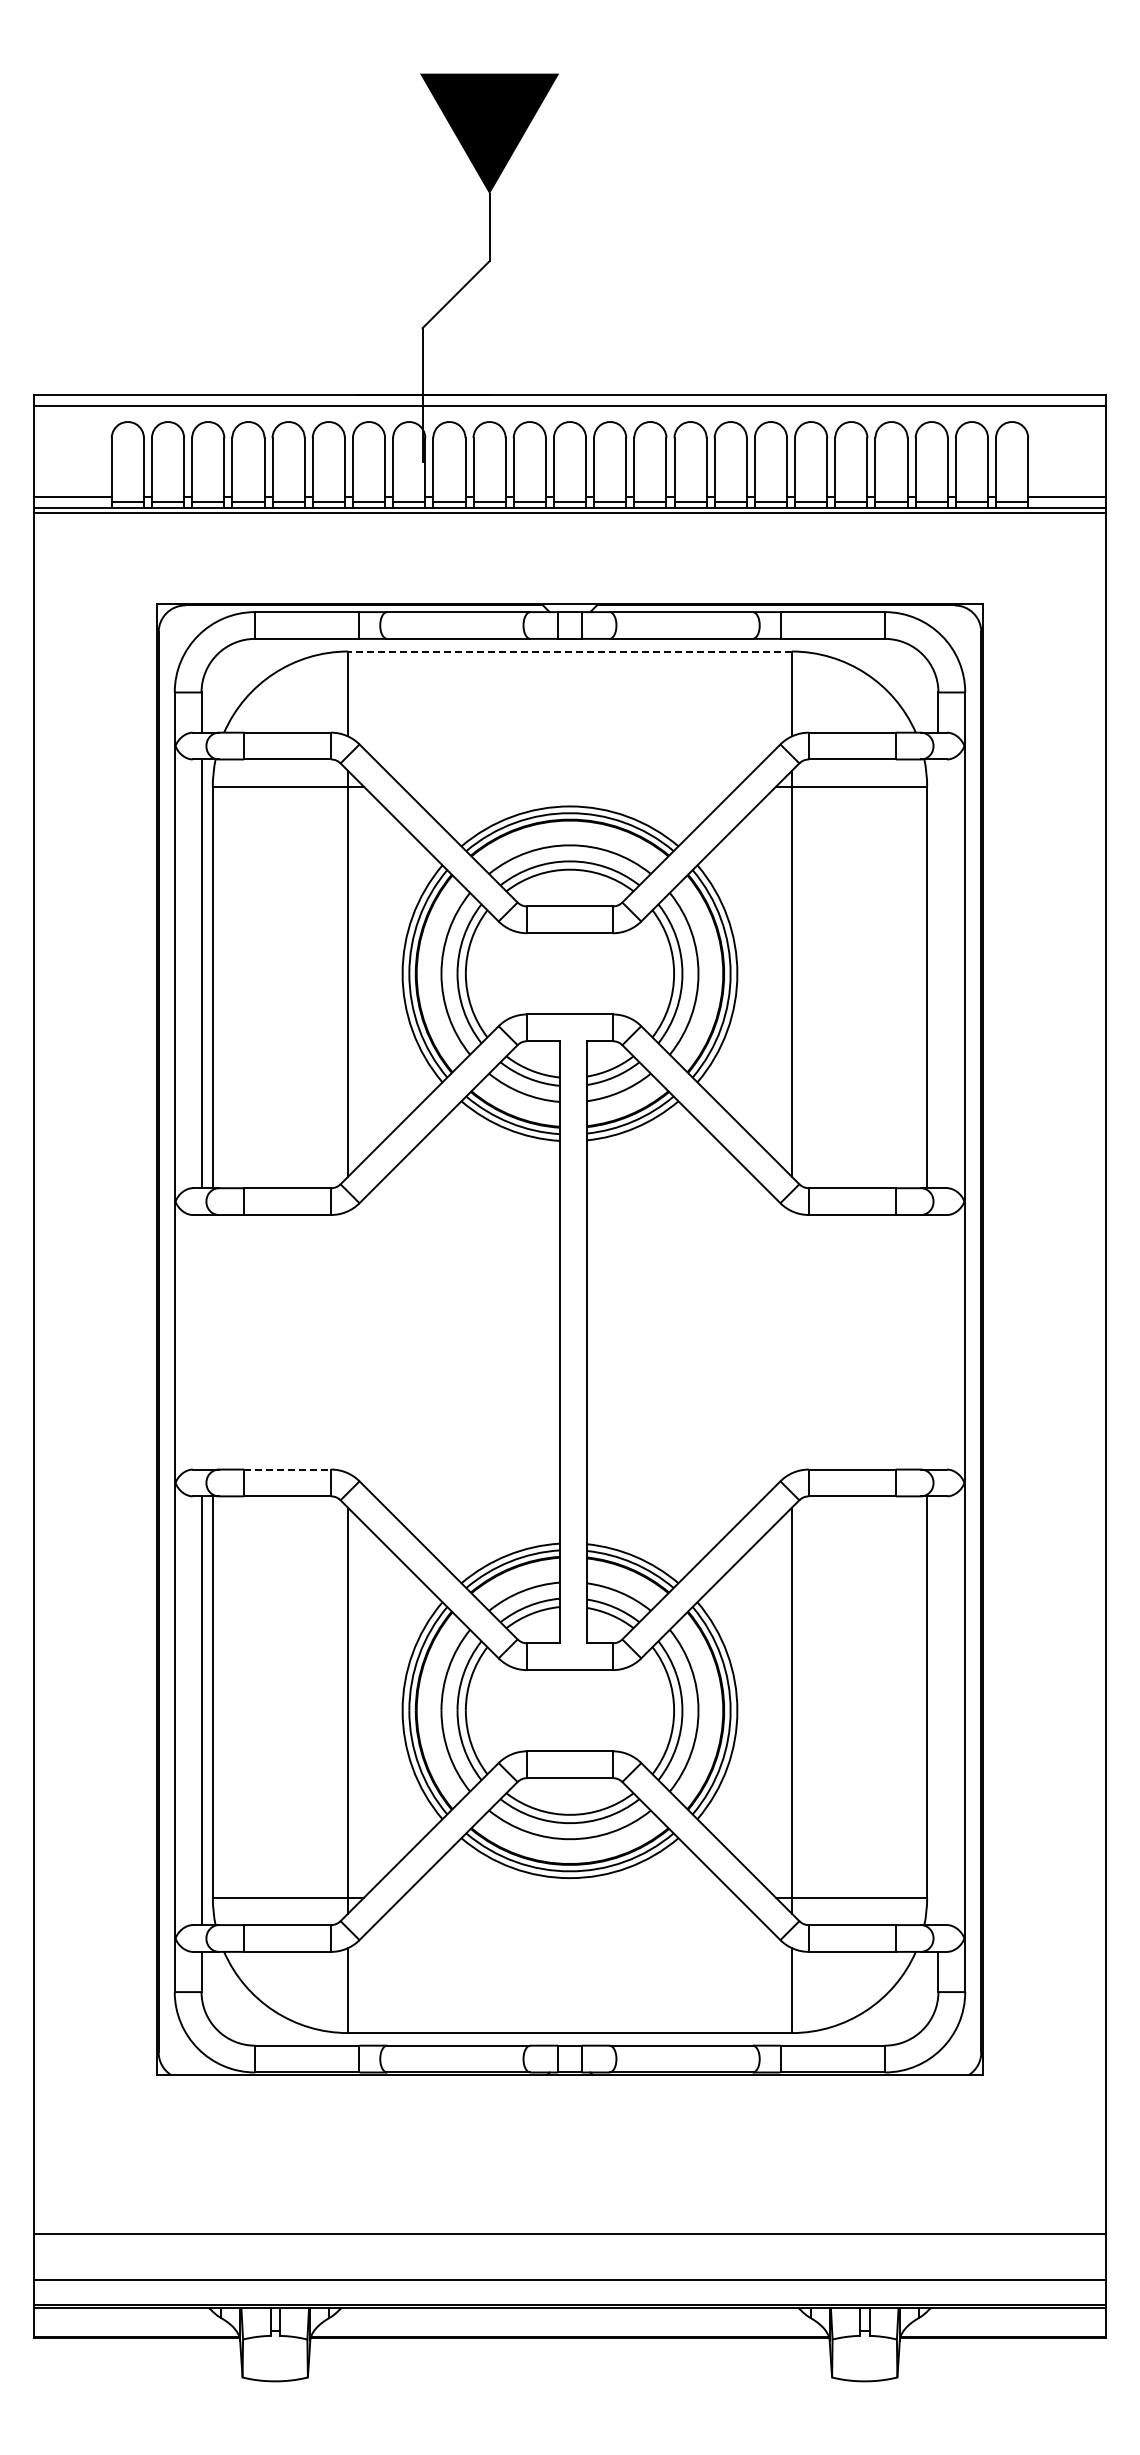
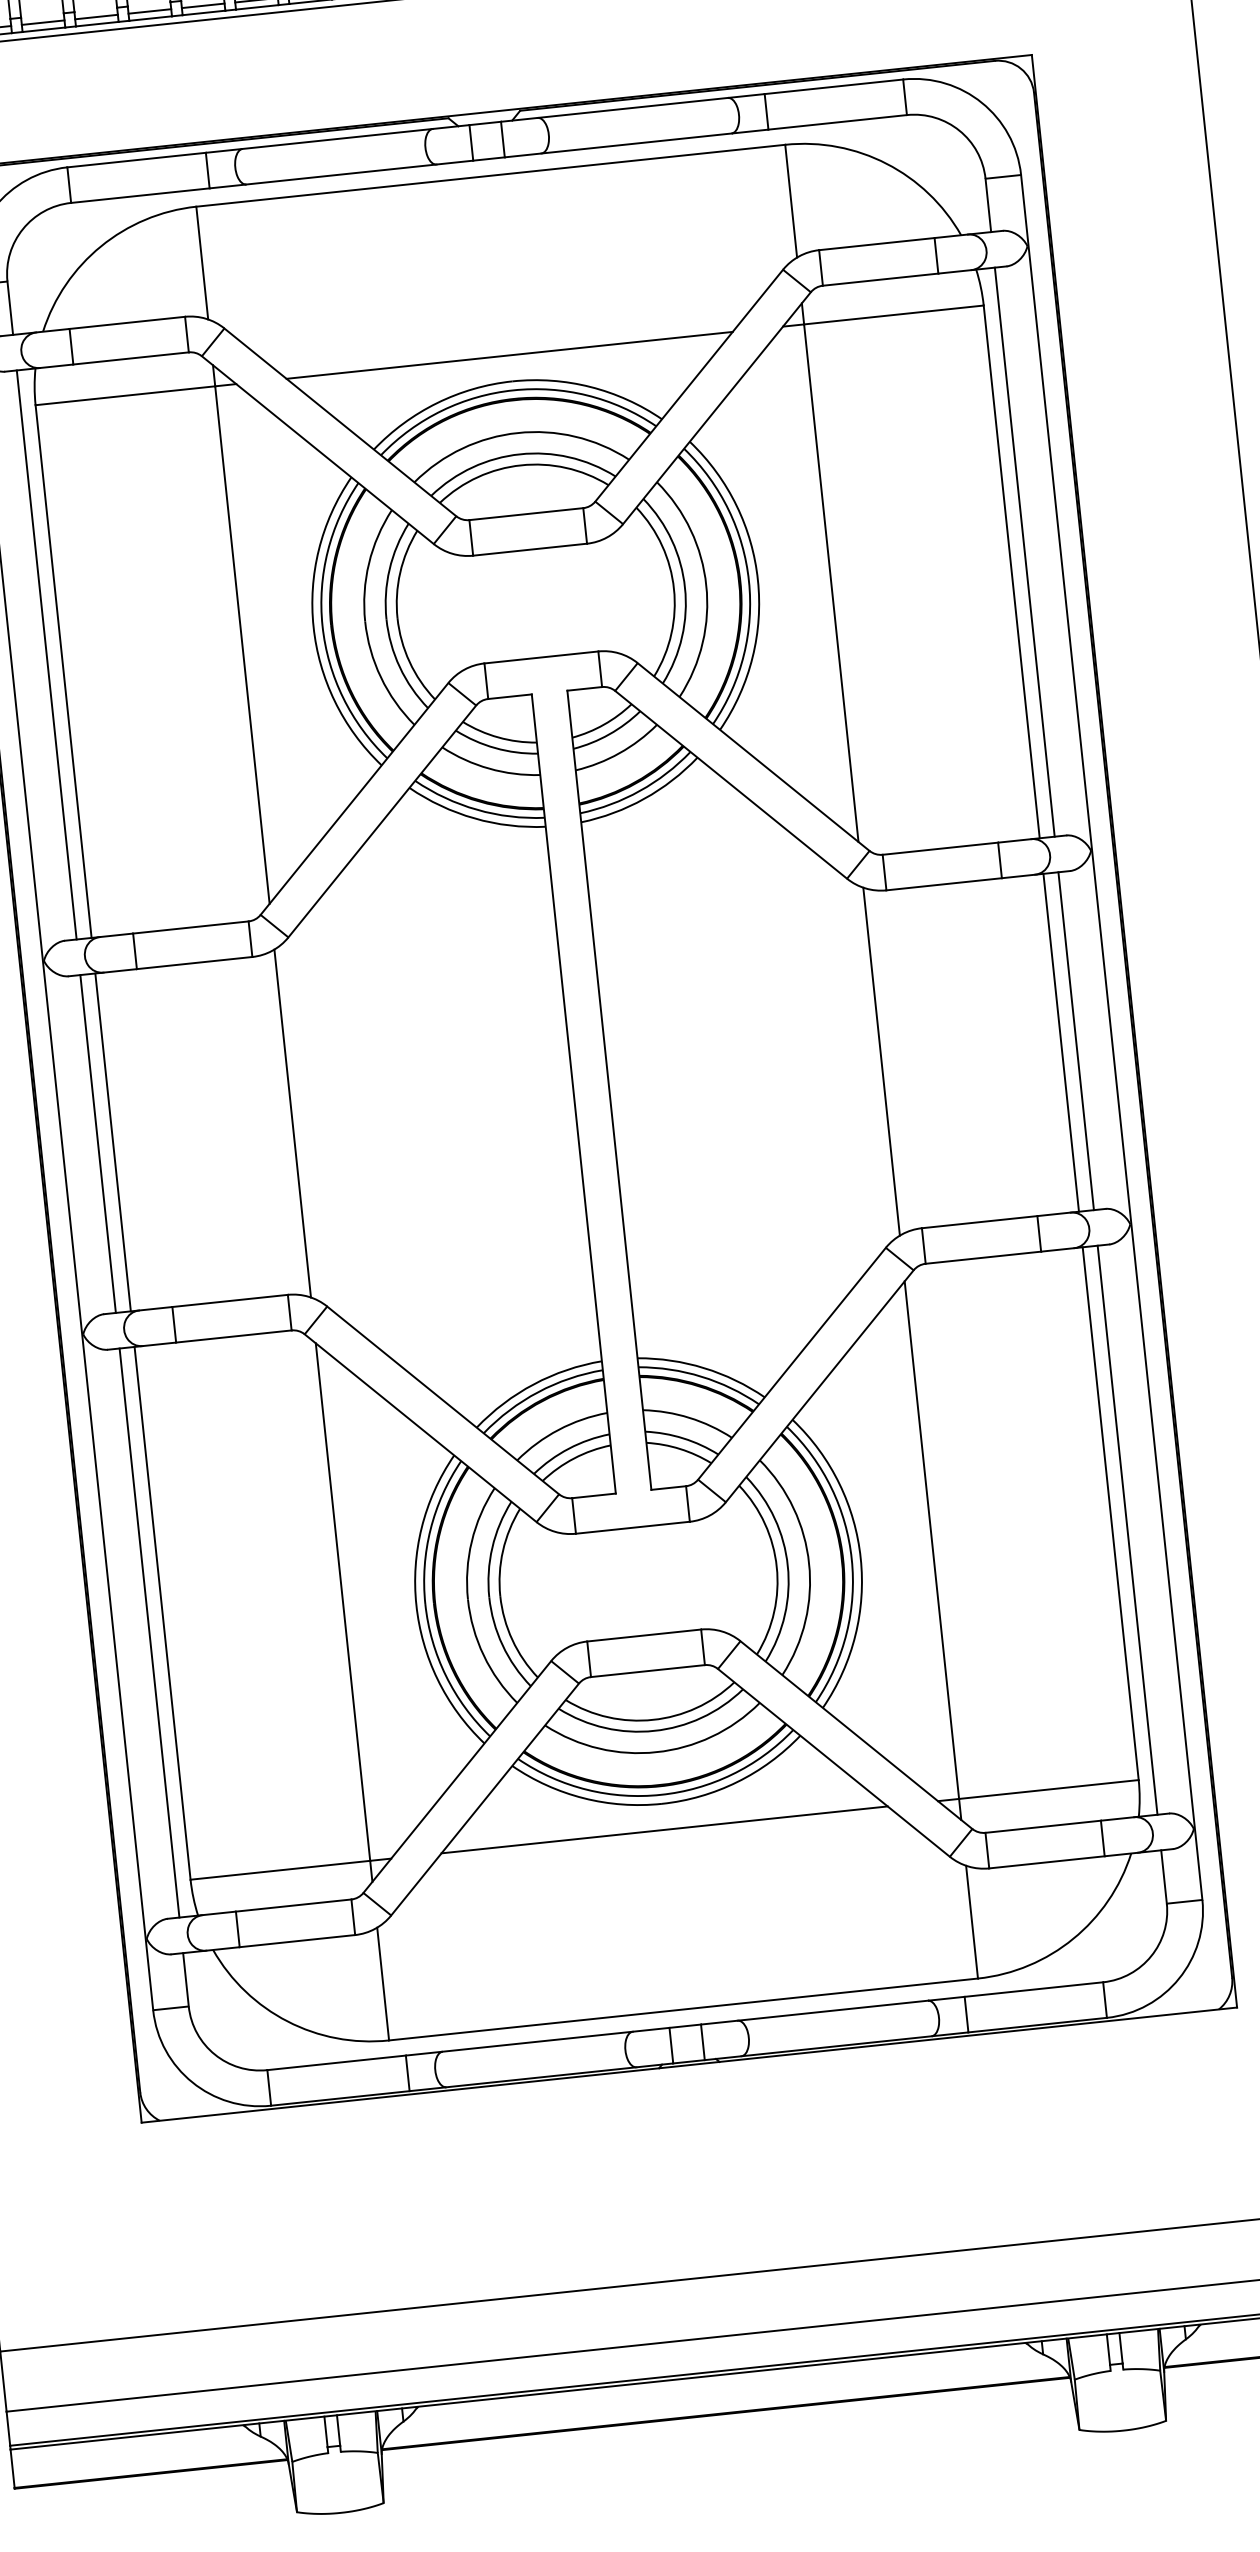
line: (570, 651) -> (491, 175), dashed -> solid
line: (569, 786) -> (508, 354), added
line: (938, 973) -> (1024, 551), added
line: (201, 1342) -> (98, 1144), added
line: (212, 1342) -> (112, 1142), added
line: (348, 1342) -> (293, 1123), added
line: (791, 1342) -> (881, 1061), added
line: (927, 1342) -> (1061, 1043), added
line: (938, 1342) -> (1076, 1041), added
line: (287, 1469) -> (229, 1300), dashed -> solid
line: (938, 1710) -> (1127, 1529), added
line: (569, 1897) -> (663, 1829), added

